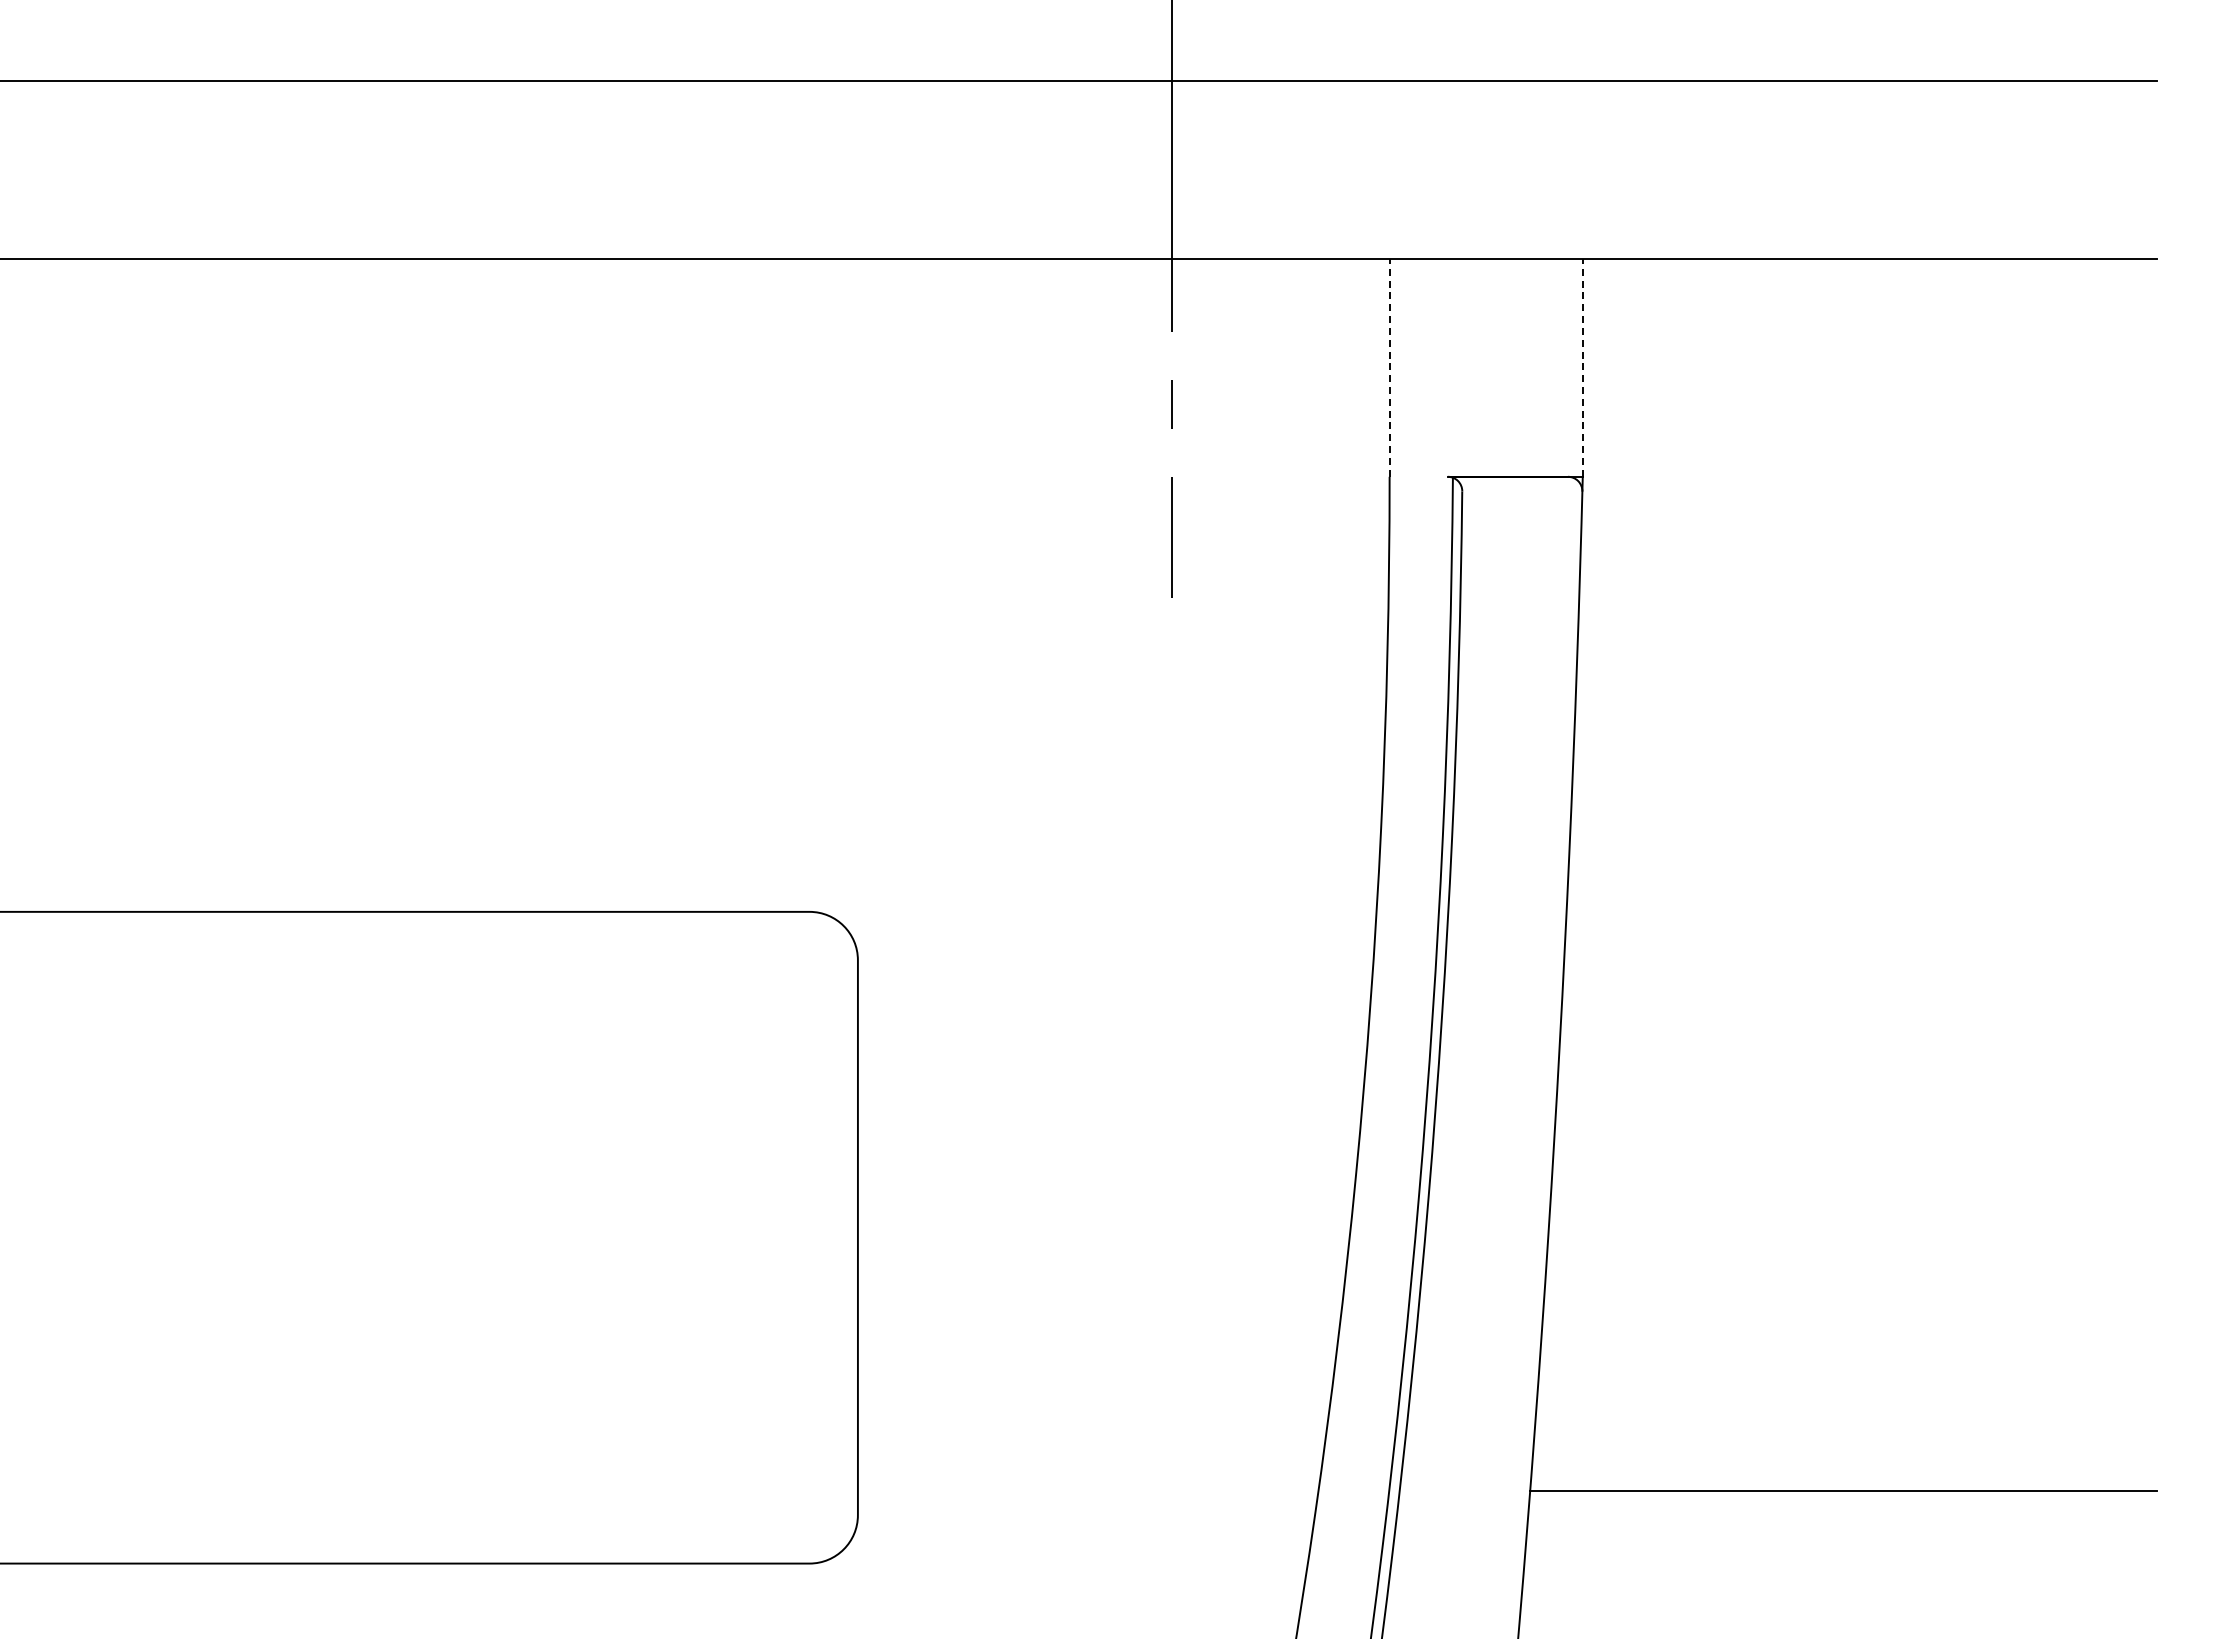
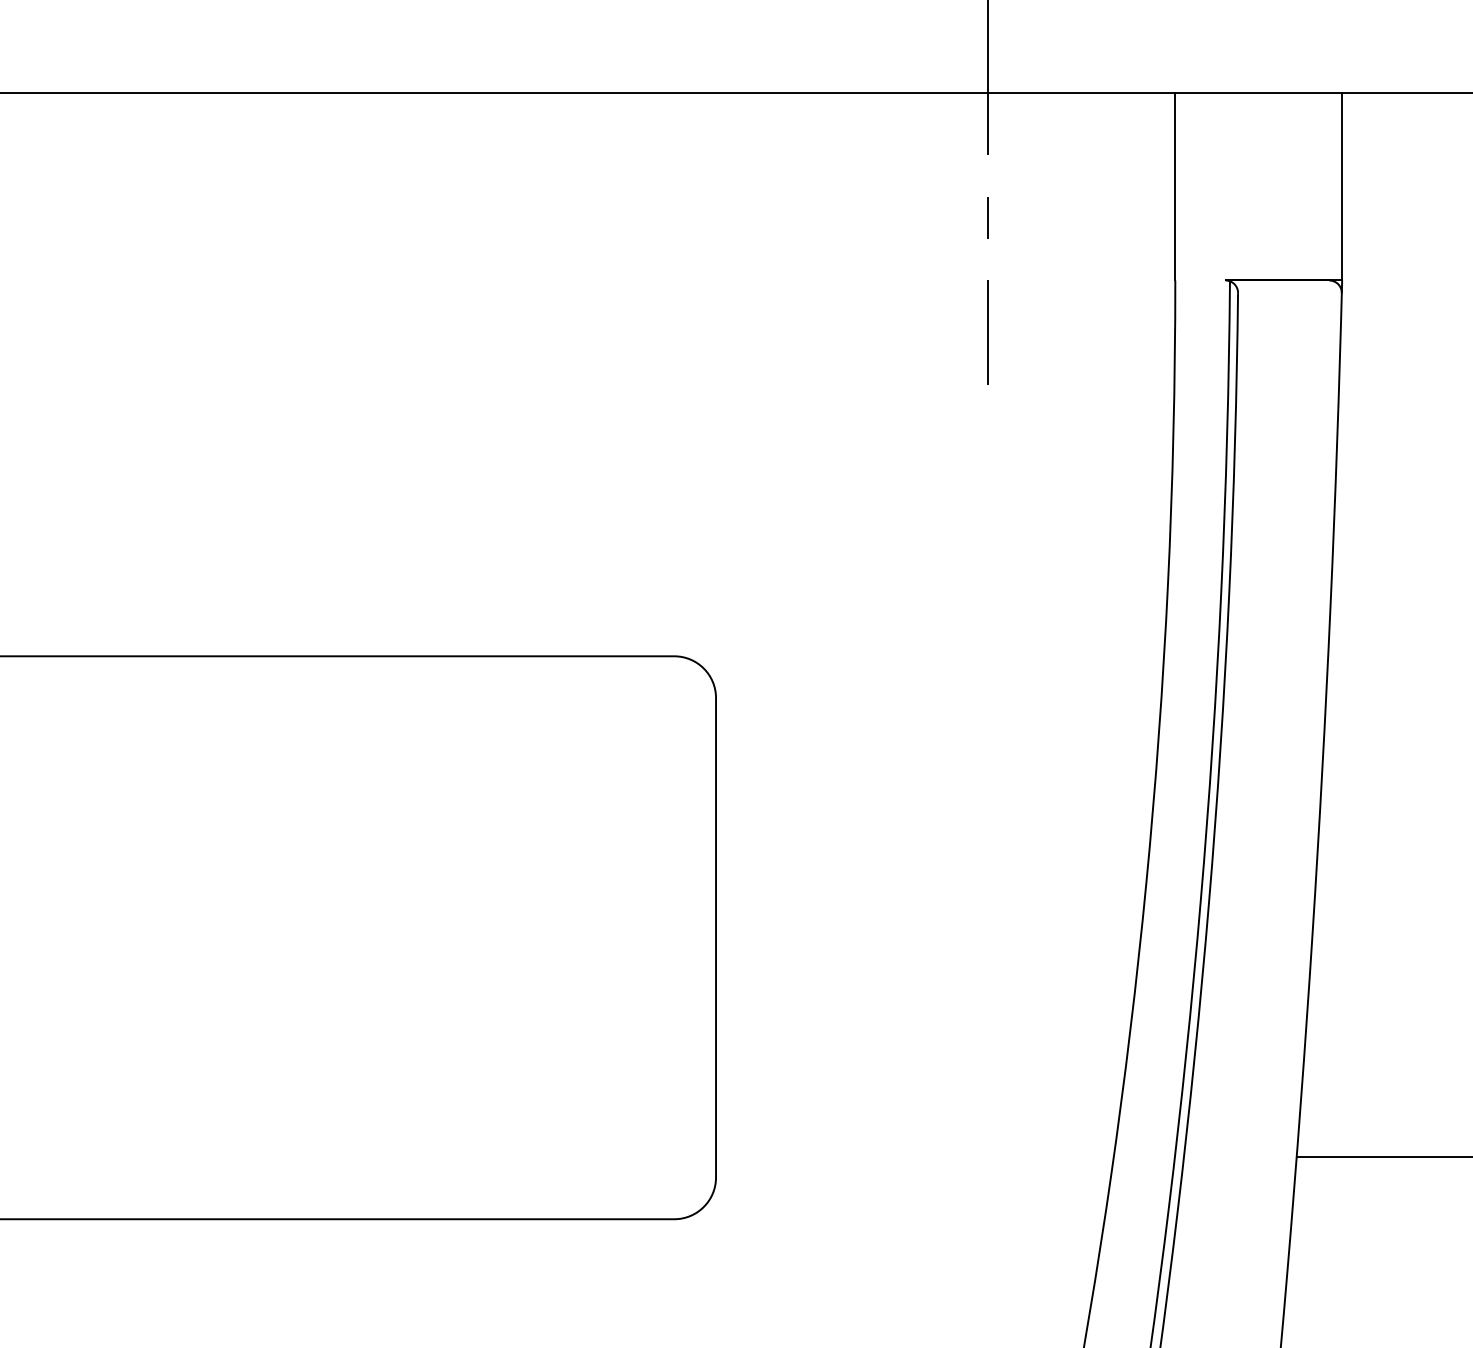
line: (1389, 368) -> (1175, 186), dashed -> solid
line: (1582, 368) -> (1341, 186), dashed -> solid

